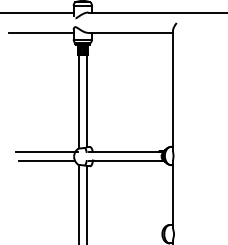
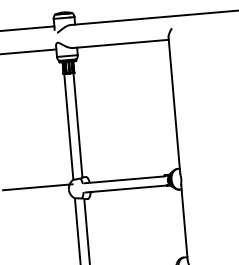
line: (46, 160) -> (38, 196), removed

